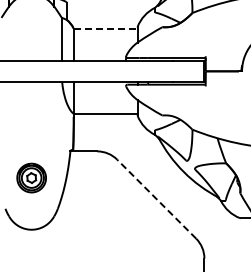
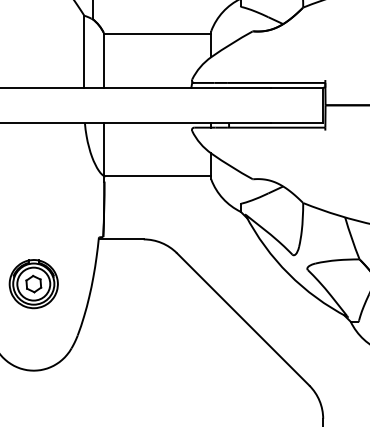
line: (105, 29) -> (157, 35), dashed -> solid
line: (156, 199) -> (242, 319), dashed -> solid

